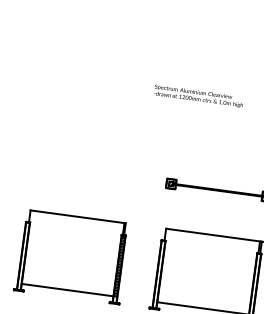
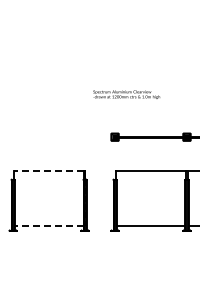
text: (198, 95) -> (126, 94), moved
line: (76, 216) -> (48, 170), solid -> dashed
line: (66, 289) -> (48, 225), solid -> dashed

